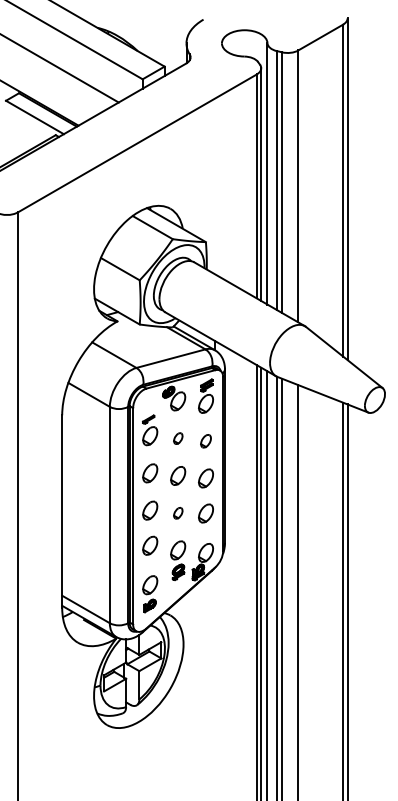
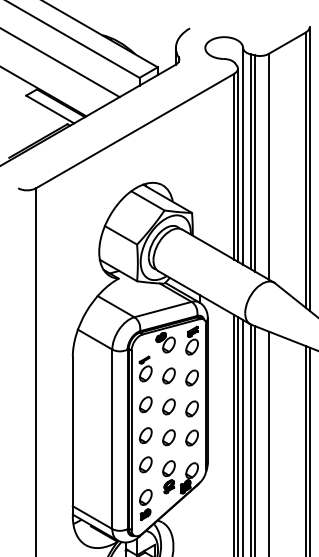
part: (178, 438) -> (169, 375), size x1.67
part: (205, 441) -> (191, 378), size x1.43
part: (178, 513) -> (169, 438), size x1.67

